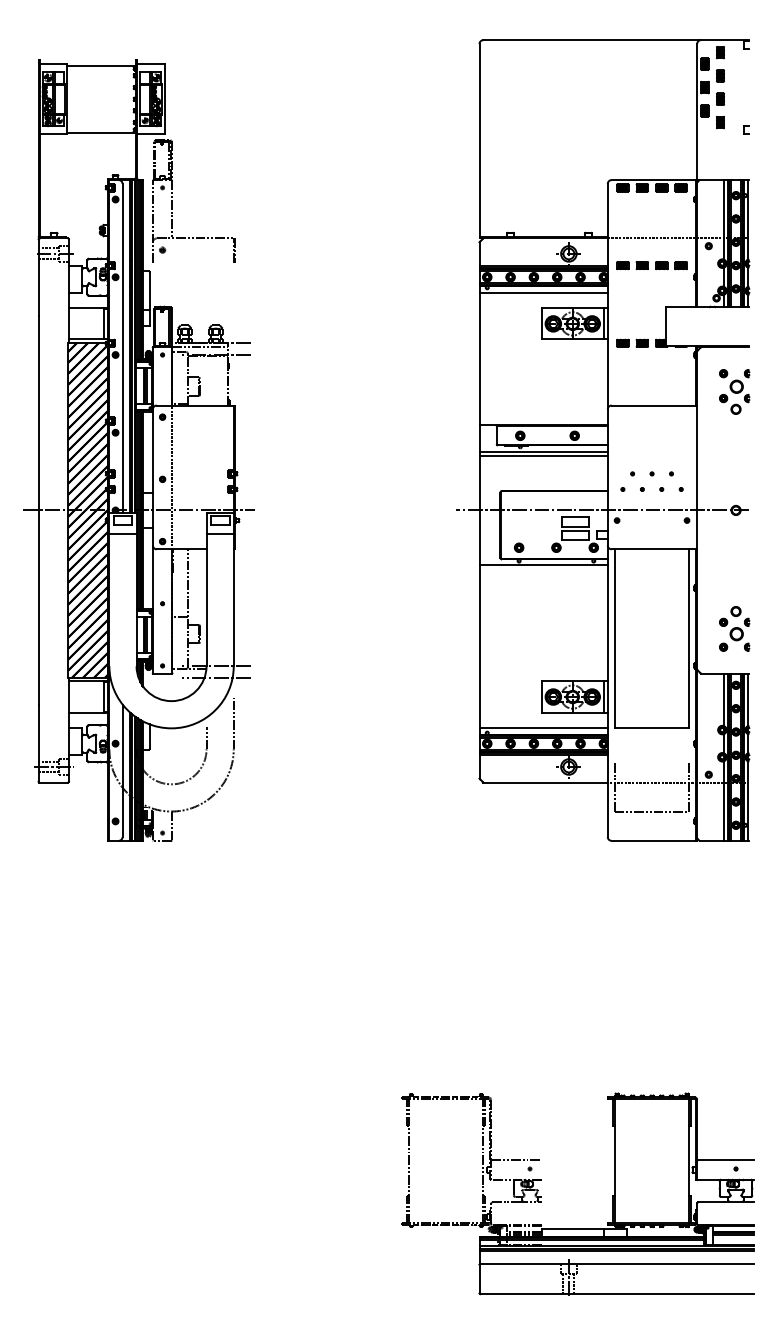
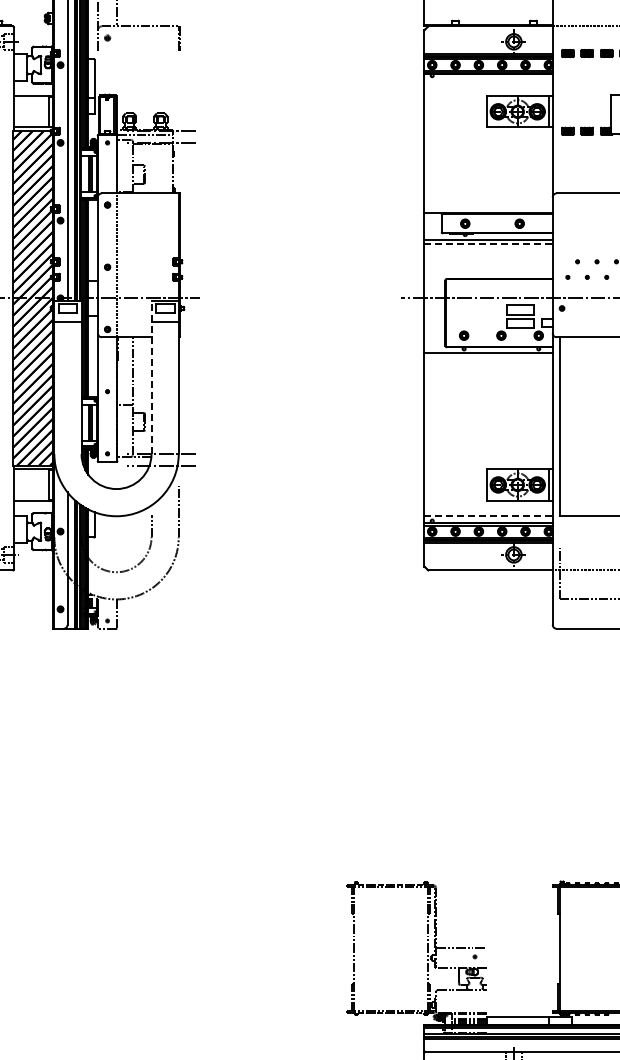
line: (543, 292) -> (488, 80), removed
line: (544, 456) -> (489, 244), solid -> dashed
line: (206, 589) -> (151, 377), solid -> dashed
line: (544, 728) -> (489, 516), solid -> dashed

